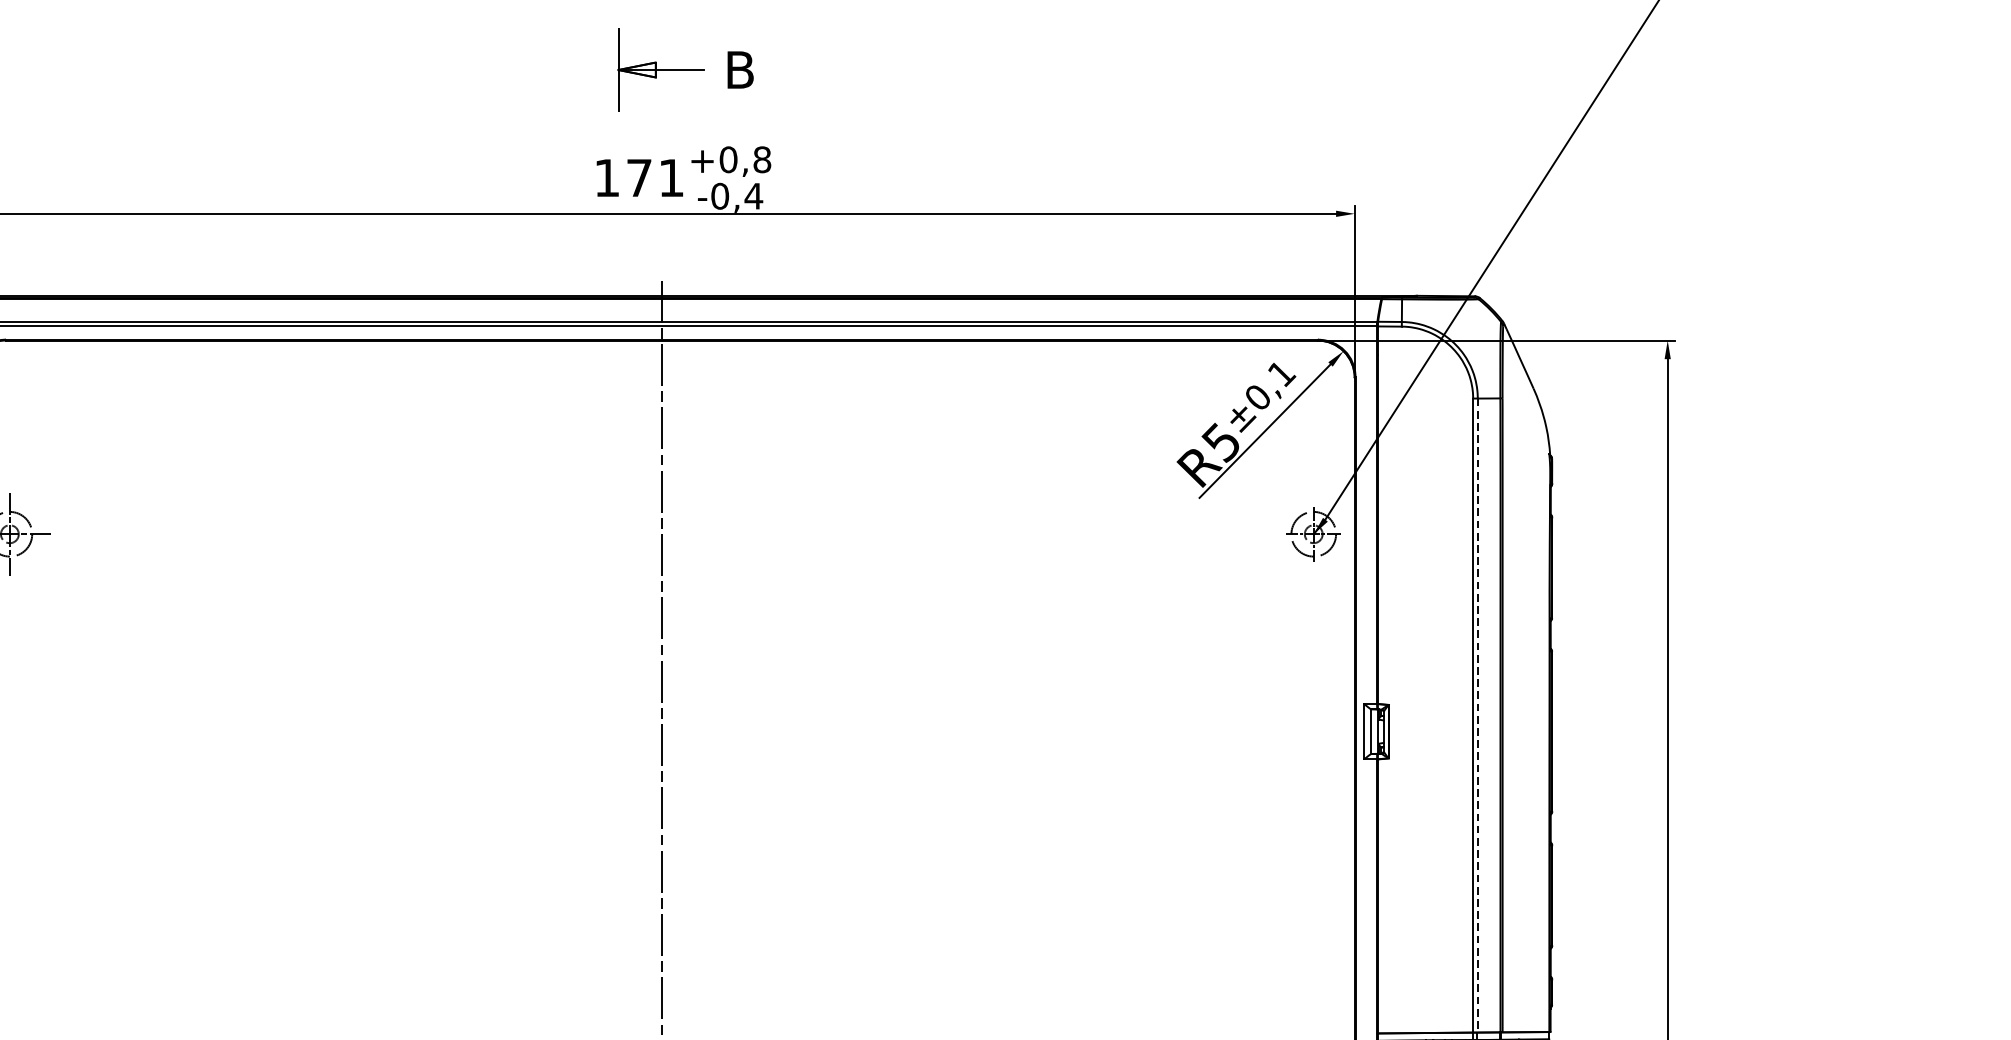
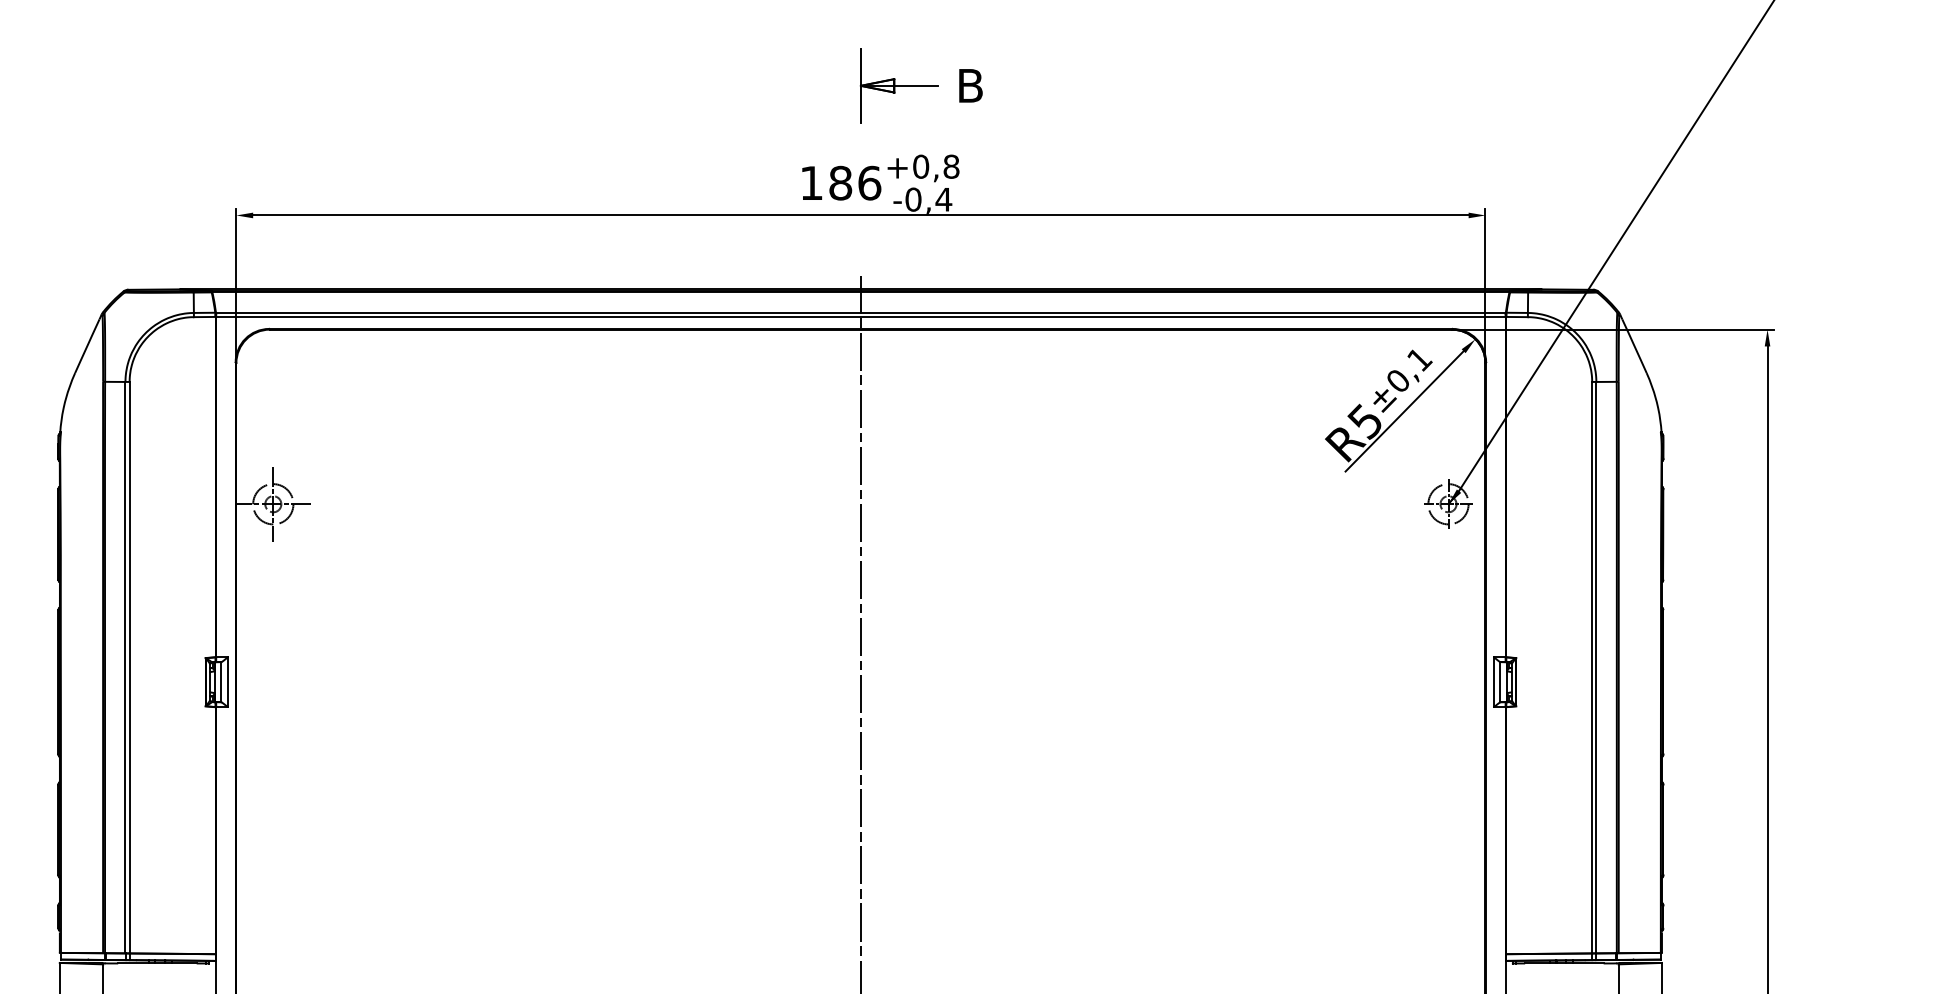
part: (684, 69) -> (920, 85), moved
text: (655, 177) -> (855, 182), 171 -> 186
line: (1477, 715) -> (1596, 667), dashed -> solid

